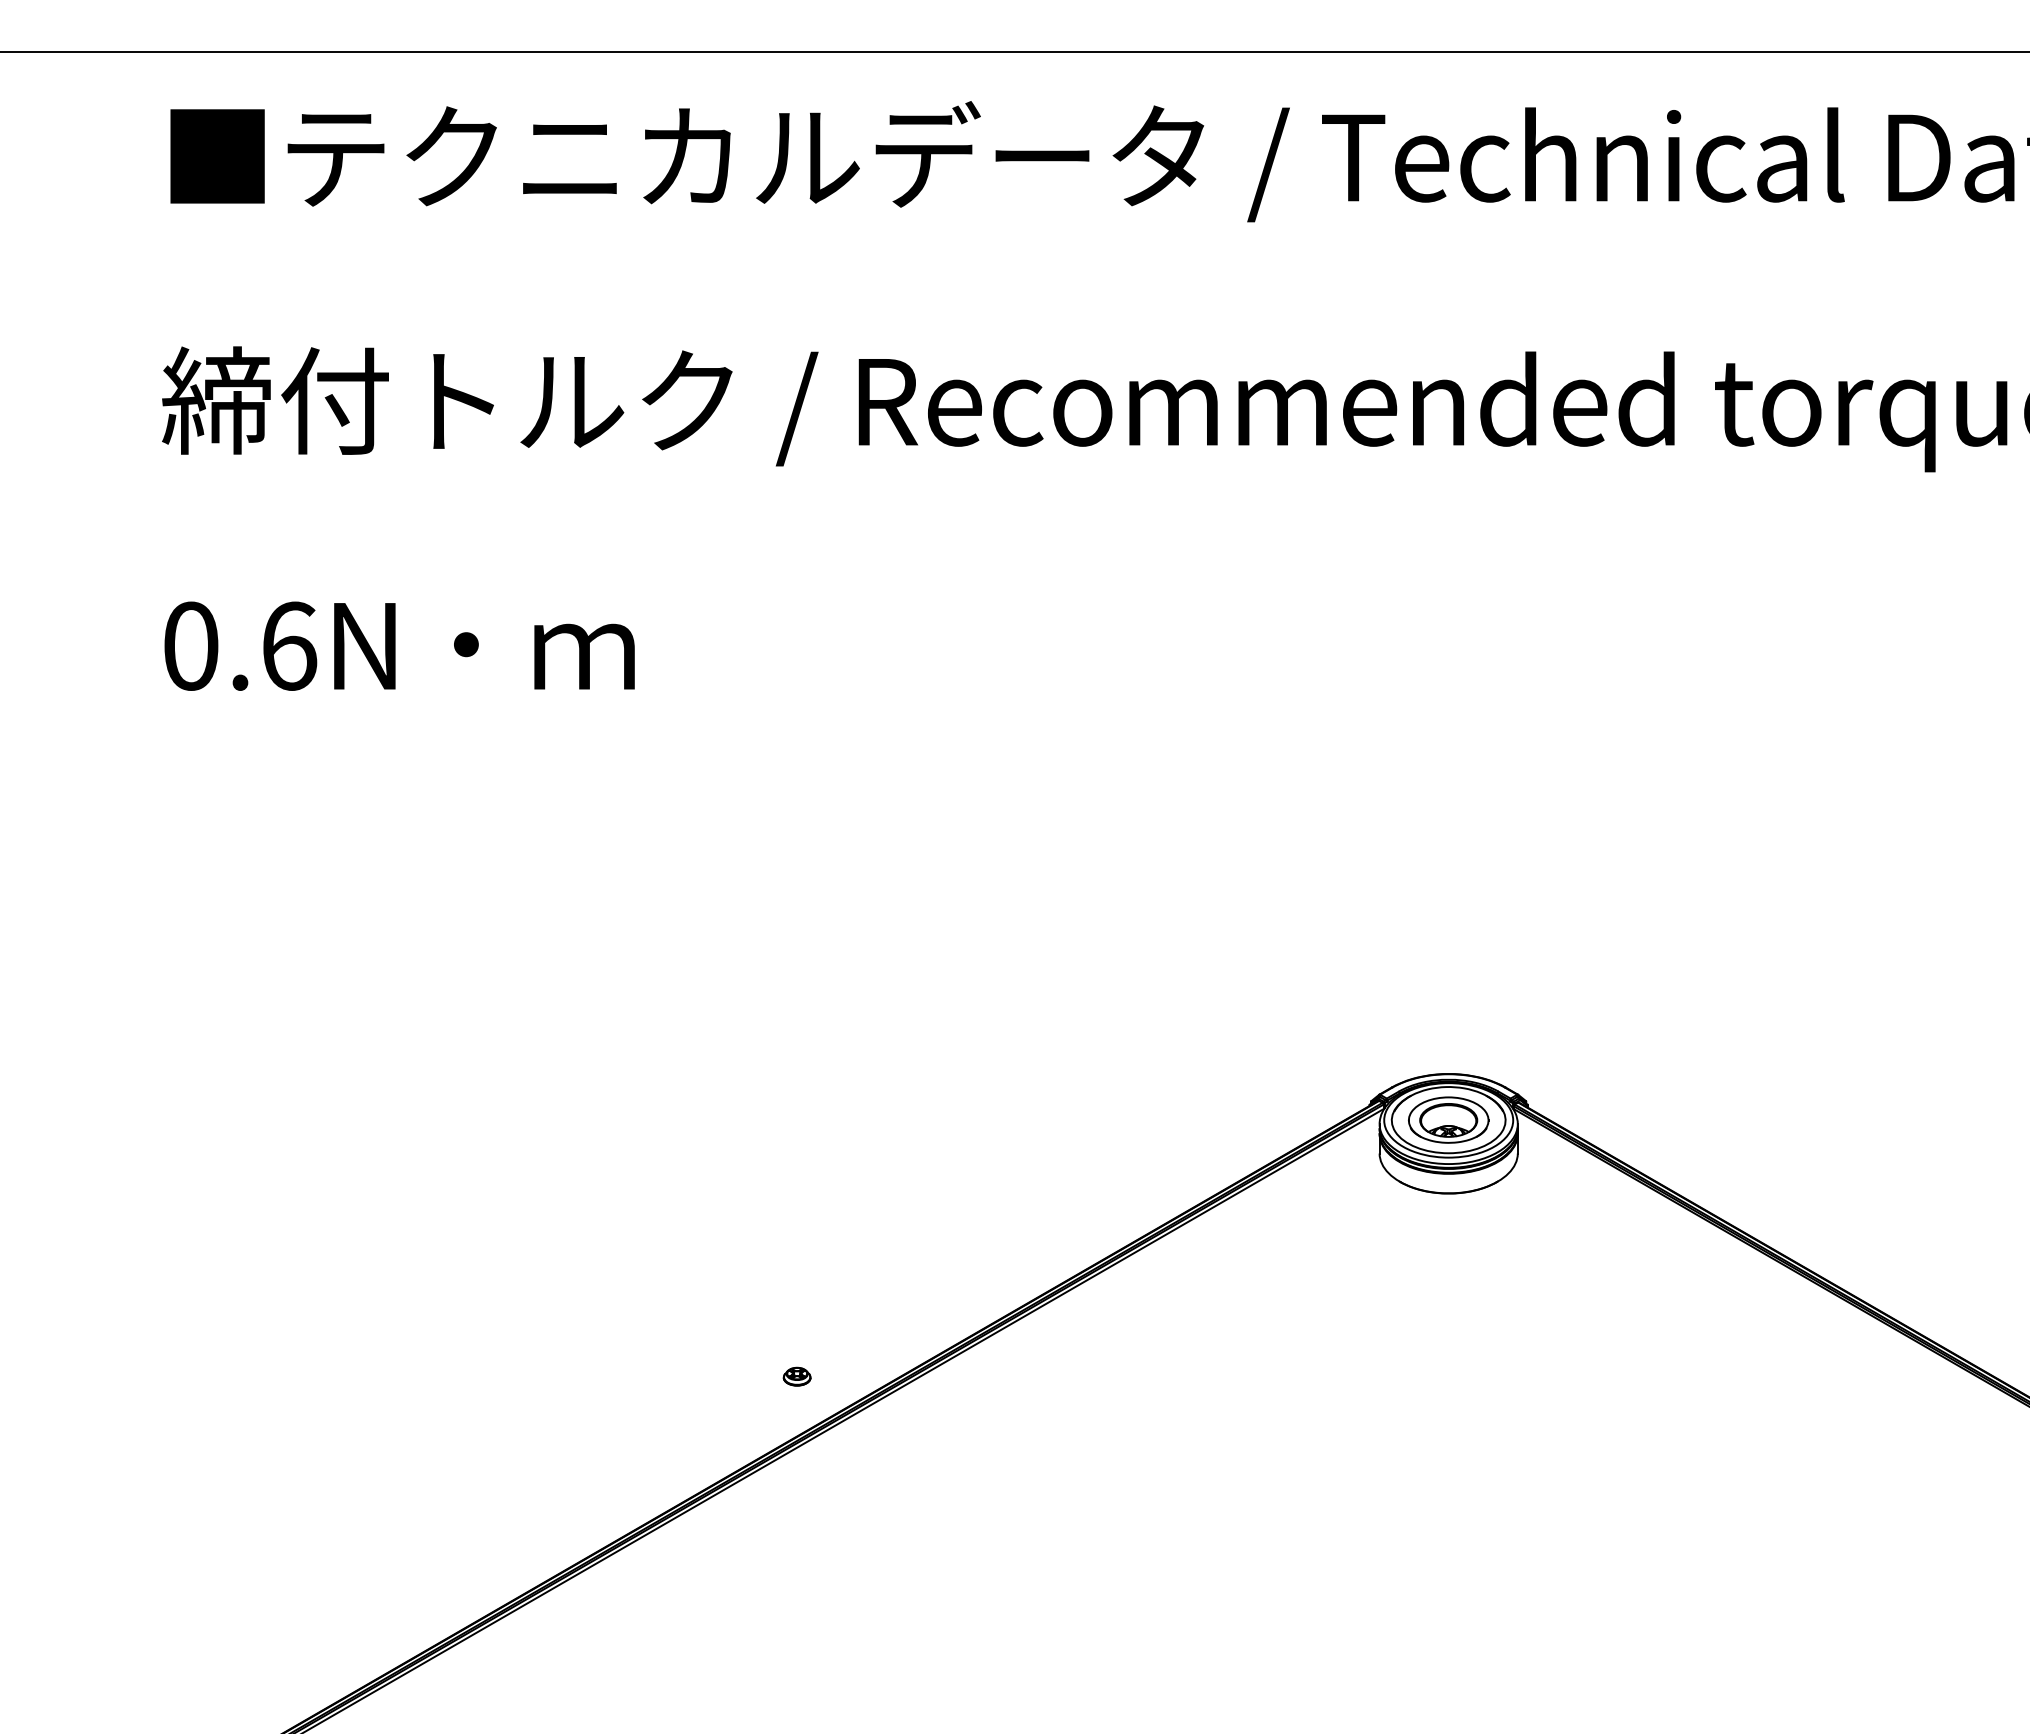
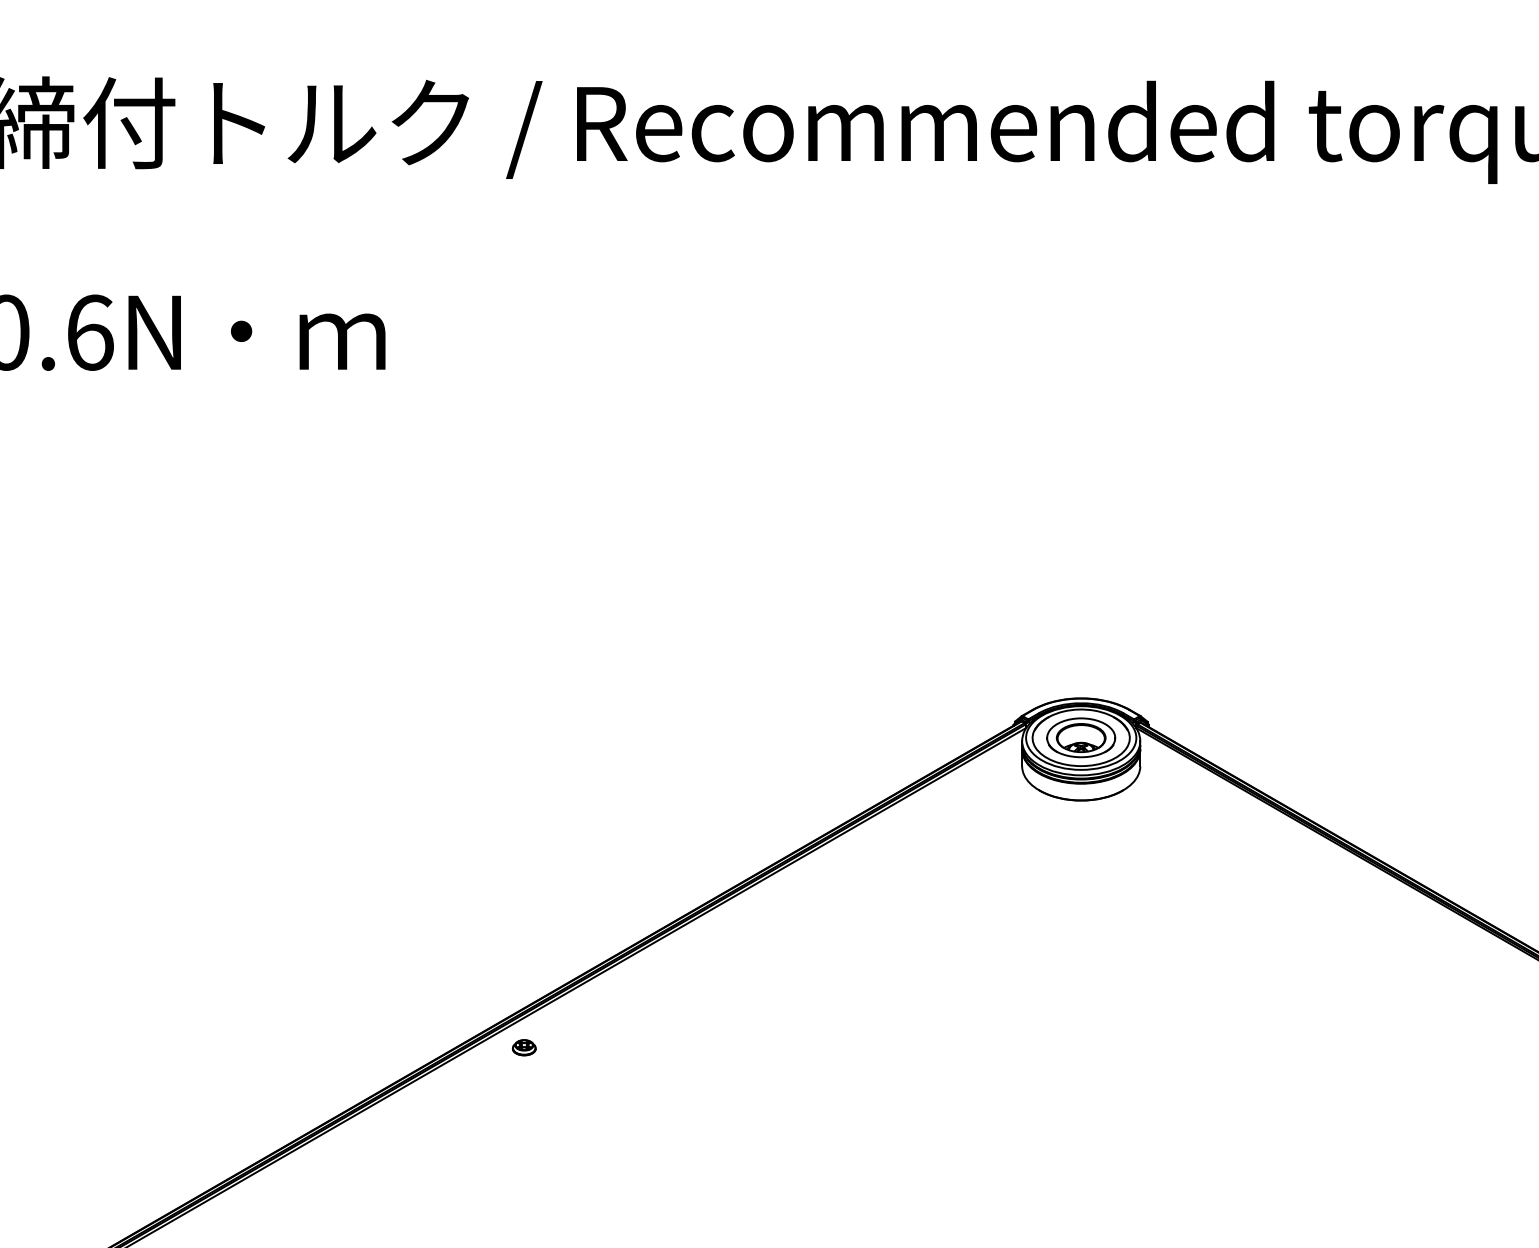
part: (796, 1376) -> (523, 1047), moved

